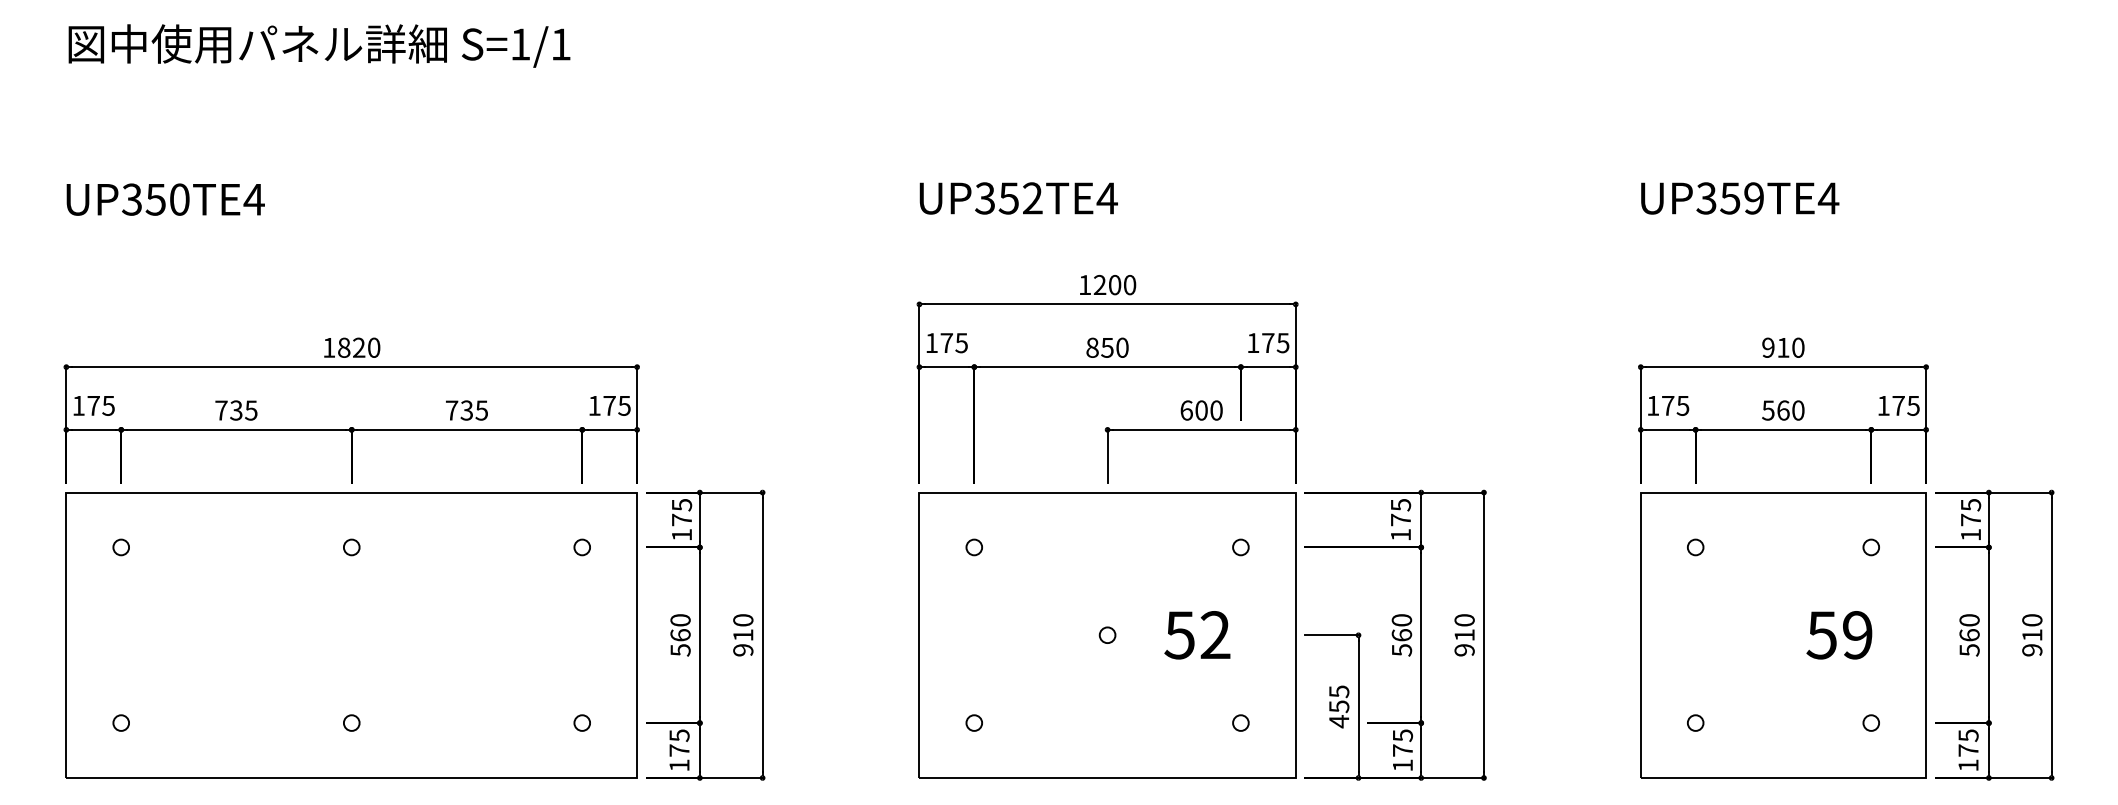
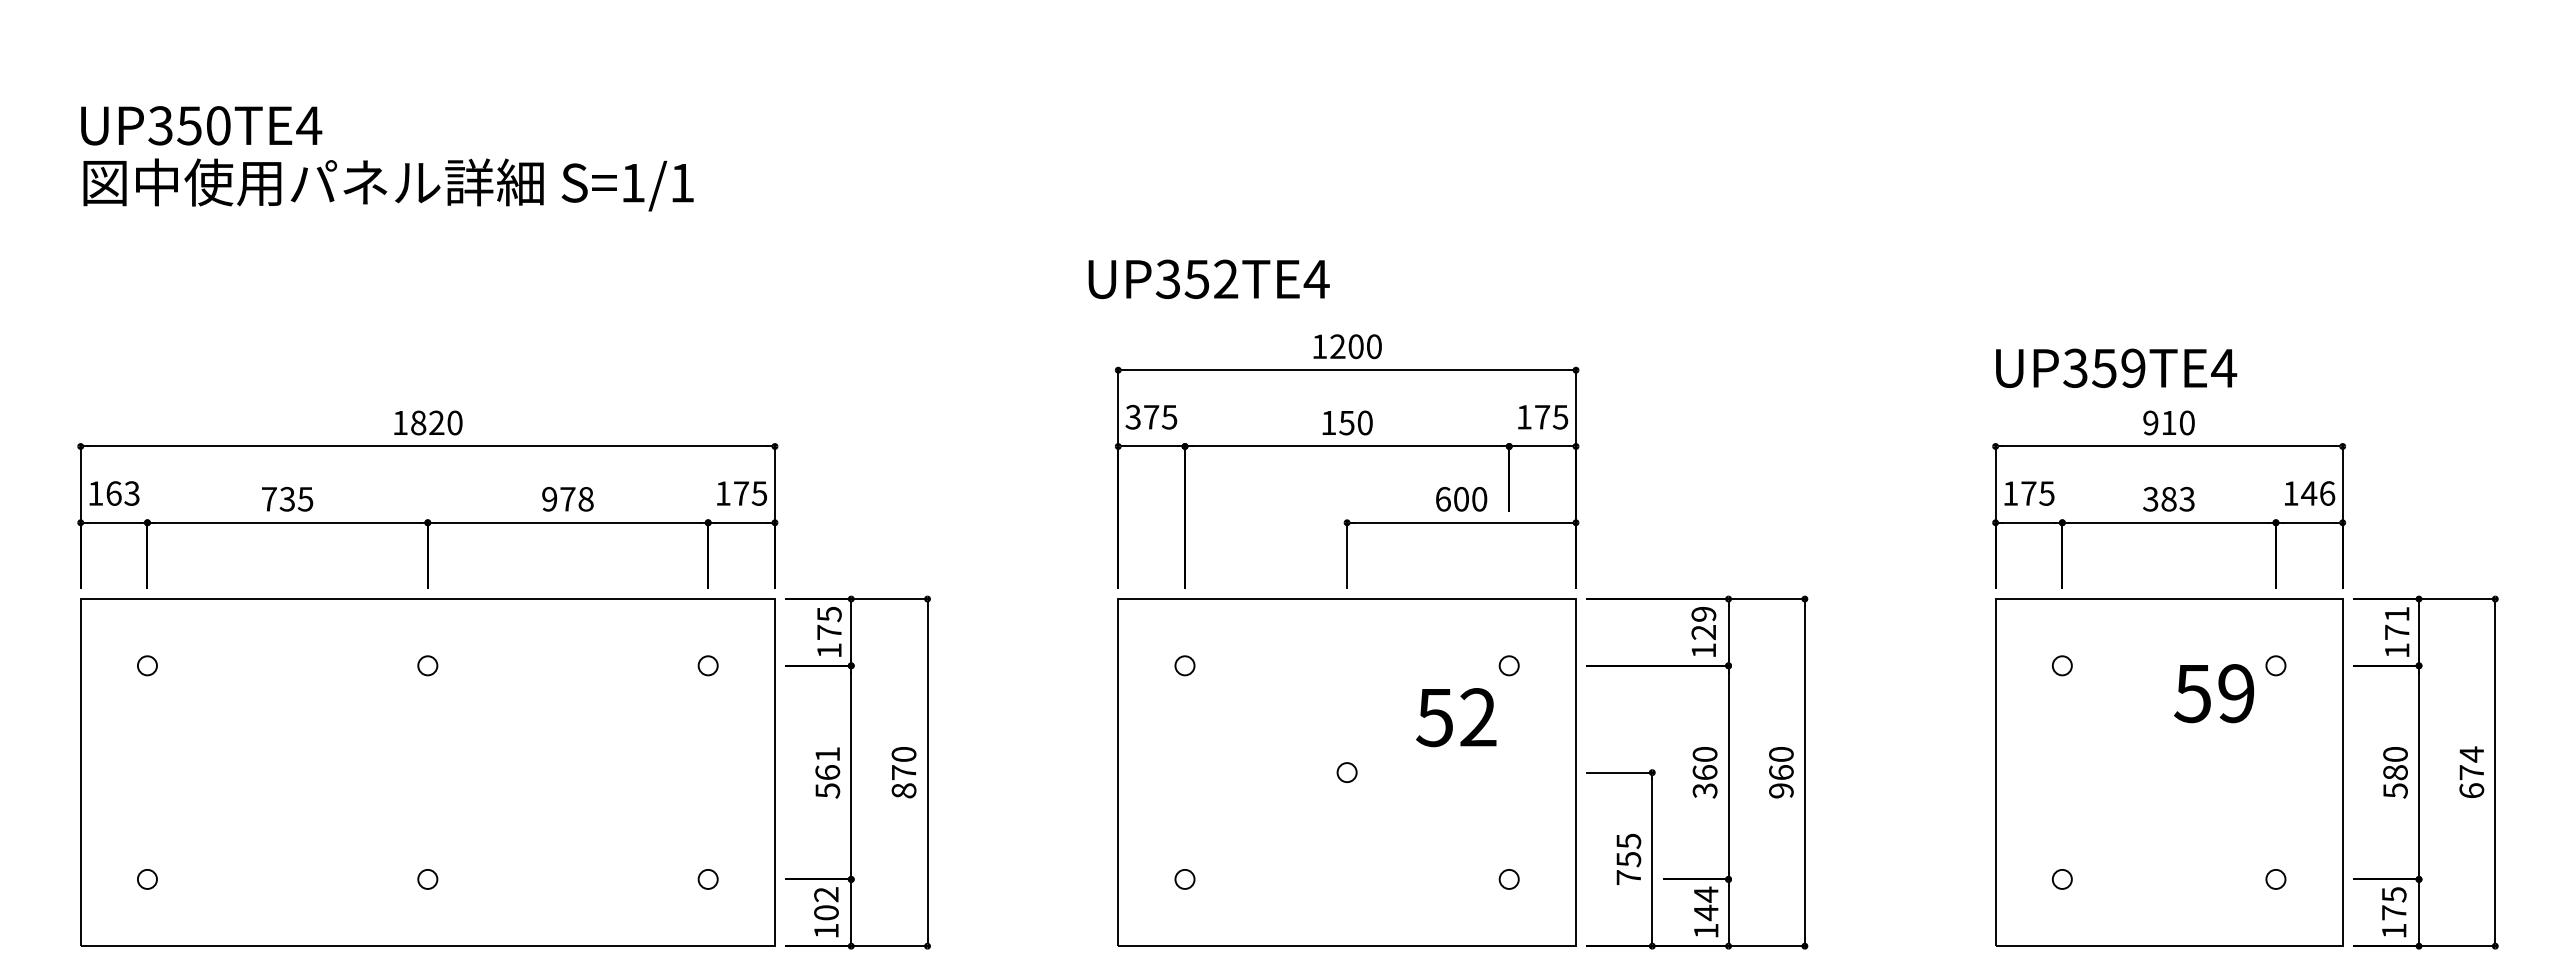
text: (319, 45) -> (388, 184), moved
text: (1018, 197) -> (1208, 278), moved
text: (1740, 197) -> (2116, 367), moved
text: (165, 199) -> (201, 125), moved
text: (931, 342) -> (1132, 416), 175 -> 375
text: (1092, 347) -> (1328, 422), 850 -> 150
text: (100, 405) -> (122, 493), 175 -> 163
text: (1906, 405) -> (2318, 493), 175 -> 146
text: (466, 409) -> (567, 498), 735 -> 978
text: (1783, 409) -> (2169, 498), 560 -> 383
text: (1971, 505) -> (2397, 614), 175 -> 171
text: (1400, 512) -> (1703, 623), 175 -> 129
text: (680, 620) -> (827, 754), 560 -> 561
text: (1197, 635) -> (1456, 717), moved
text: (1464, 635) -> (1781, 772), 910 -> 960
text: (1839, 635) -> (2214, 693), moved
text: (1969, 635) -> (2395, 772), 560 -> 580
text: (2032, 635) -> (2471, 772), 910 -> 674
text: (742, 642) -> (903, 781), 910 -> 870
text: (1401, 649) -> (1704, 790), 560 -> 360
text: (1338, 721) -> (1628, 877), 455 -> 755
text: (679, 742) -> (826, 903), 175 -> 102
text: (1403, 742) -> (1706, 903), 175 -> 144

